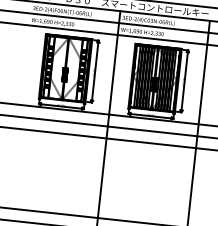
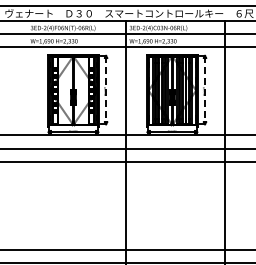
line: (95, 71) -> (106, 90), solid -> dashed
line: (185, 81) -> (205, 90), solid -> dashed

